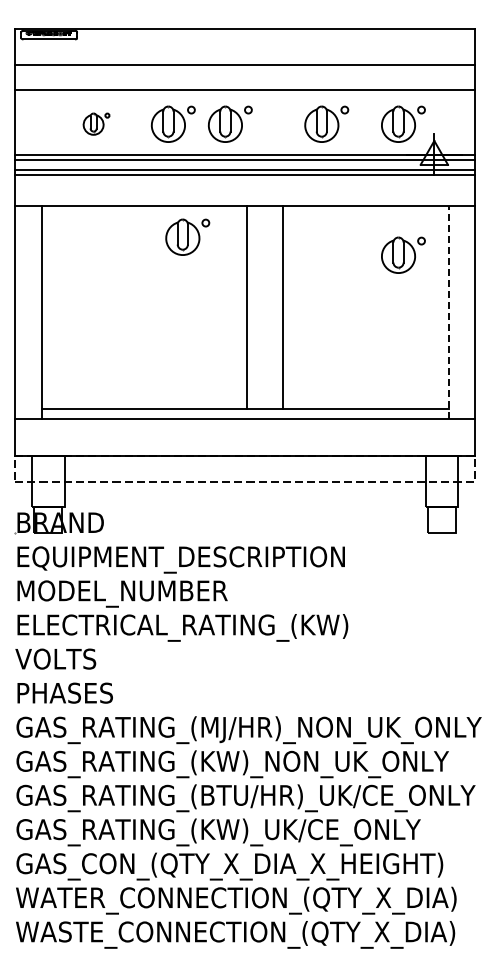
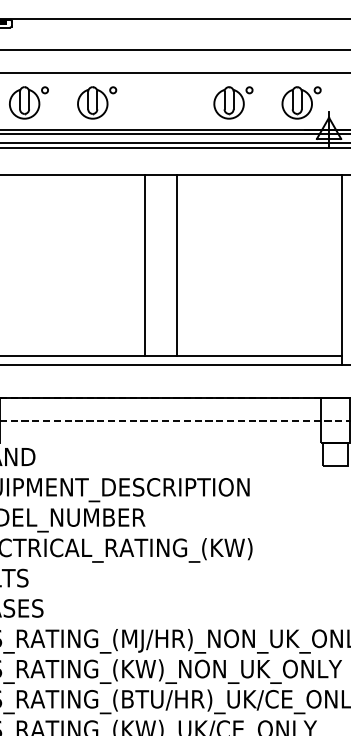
part: (96, 123) -> (28, 102), size x1.67
part: (230, 123) -> (147, 102), removed
part: (187, 236) -> (109, 202), removed
part: (403, 254) -> (301, 218), removed
line: (246, 306) -> (144, 264), moved
line: (283, 306) -> (177, 264), moved
line: (448, 312) -> (341, 270), dashed -> solid

